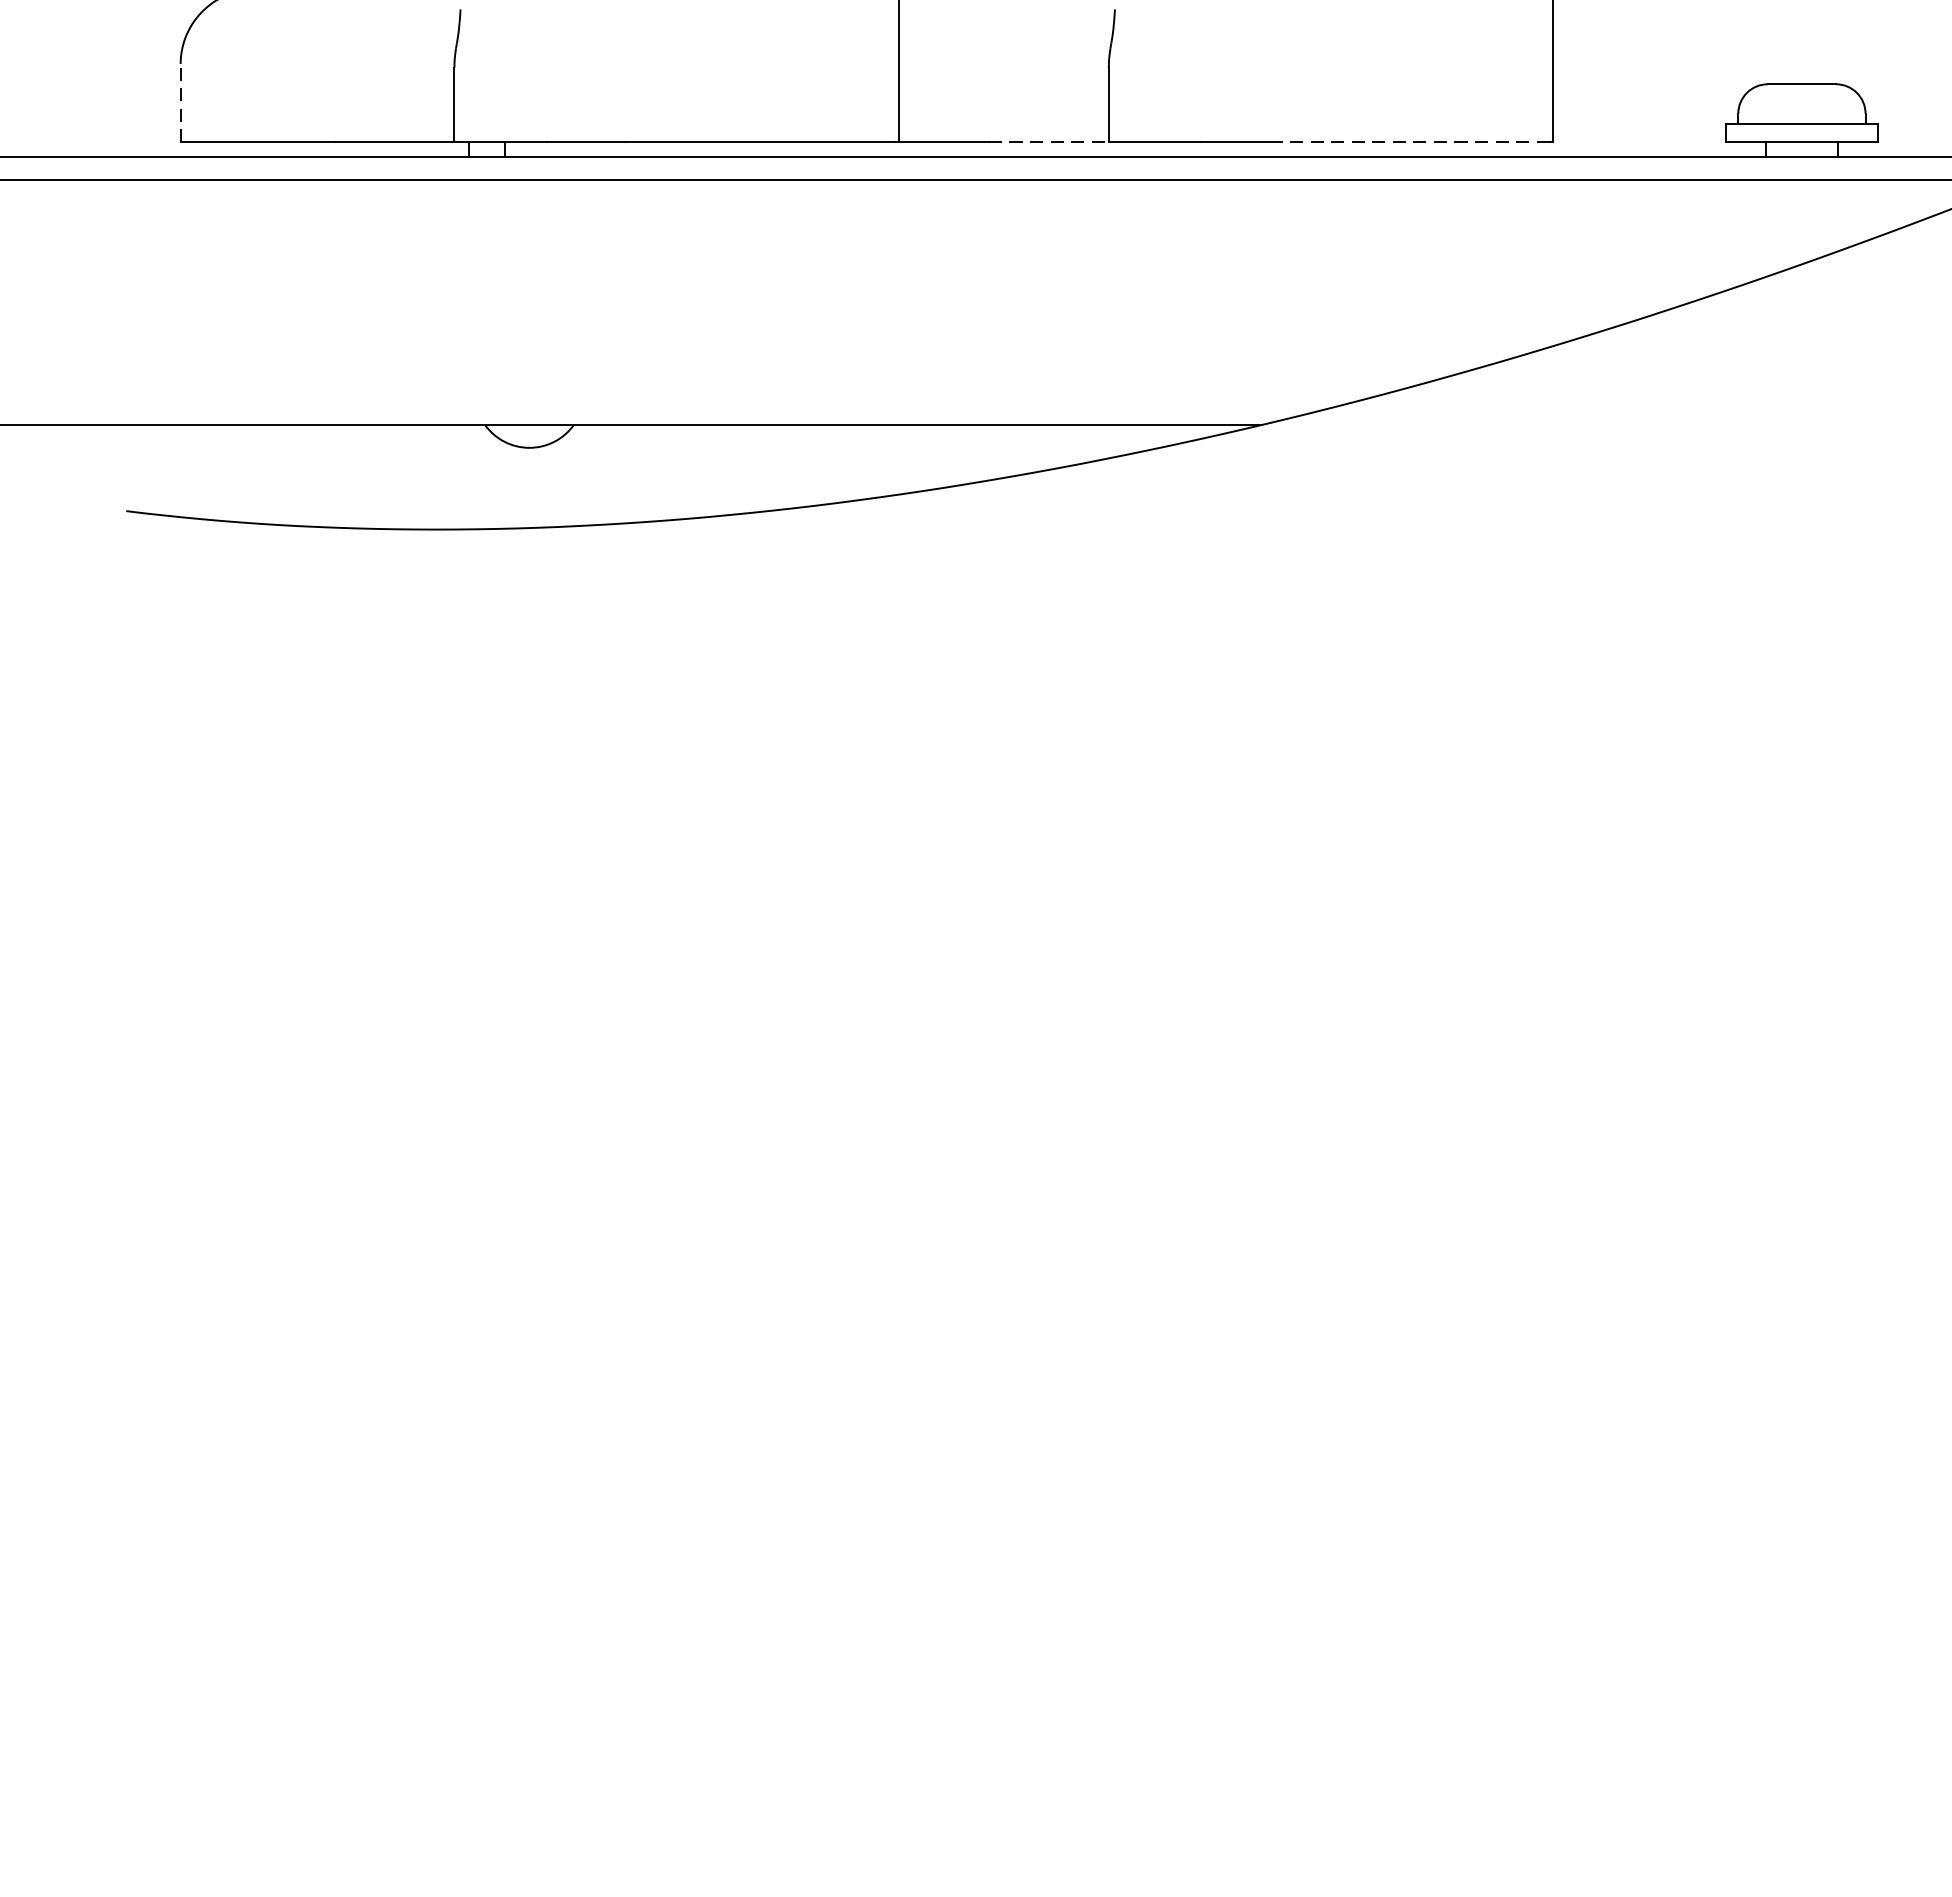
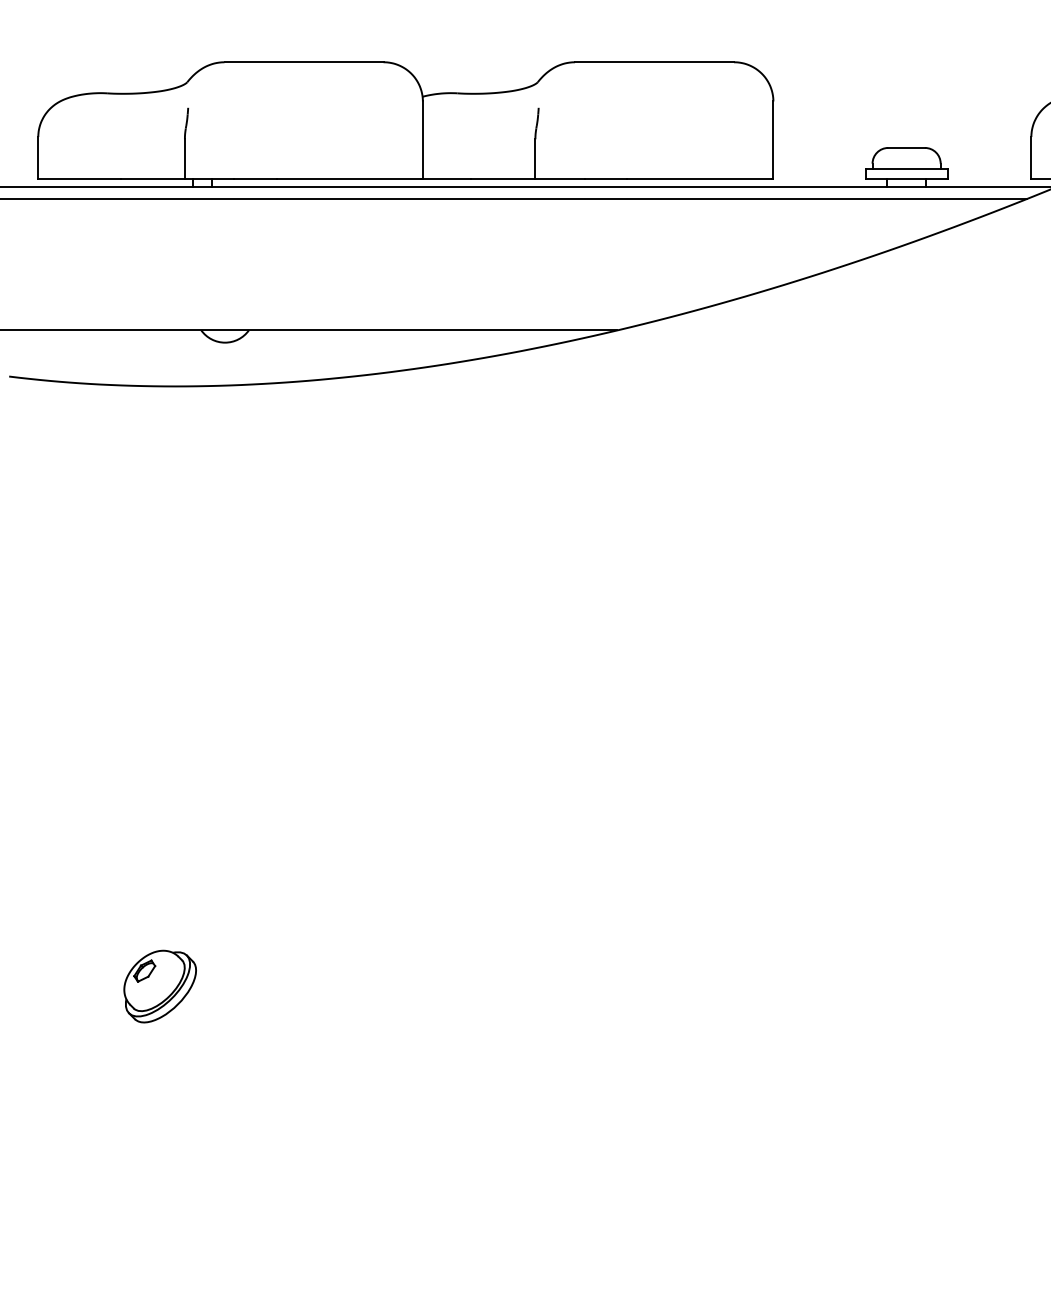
line: (181, 102) -> (38, 157), dashed -> solid
line: (1049, 143) -> (503, 179), dashed -> solid
line: (1413, 143) -> (698, 179), dashed -> solid
part: (406, 1649) -> (159, 986), added

